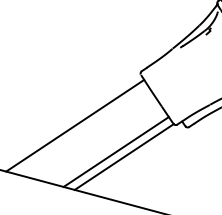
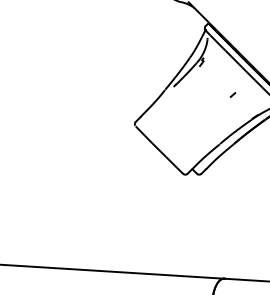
line: (75, 126) -> (73, 198), removed
line: (116, 152) -> (125, 218), removed
line: (124, 157) -> (135, 222), removed

